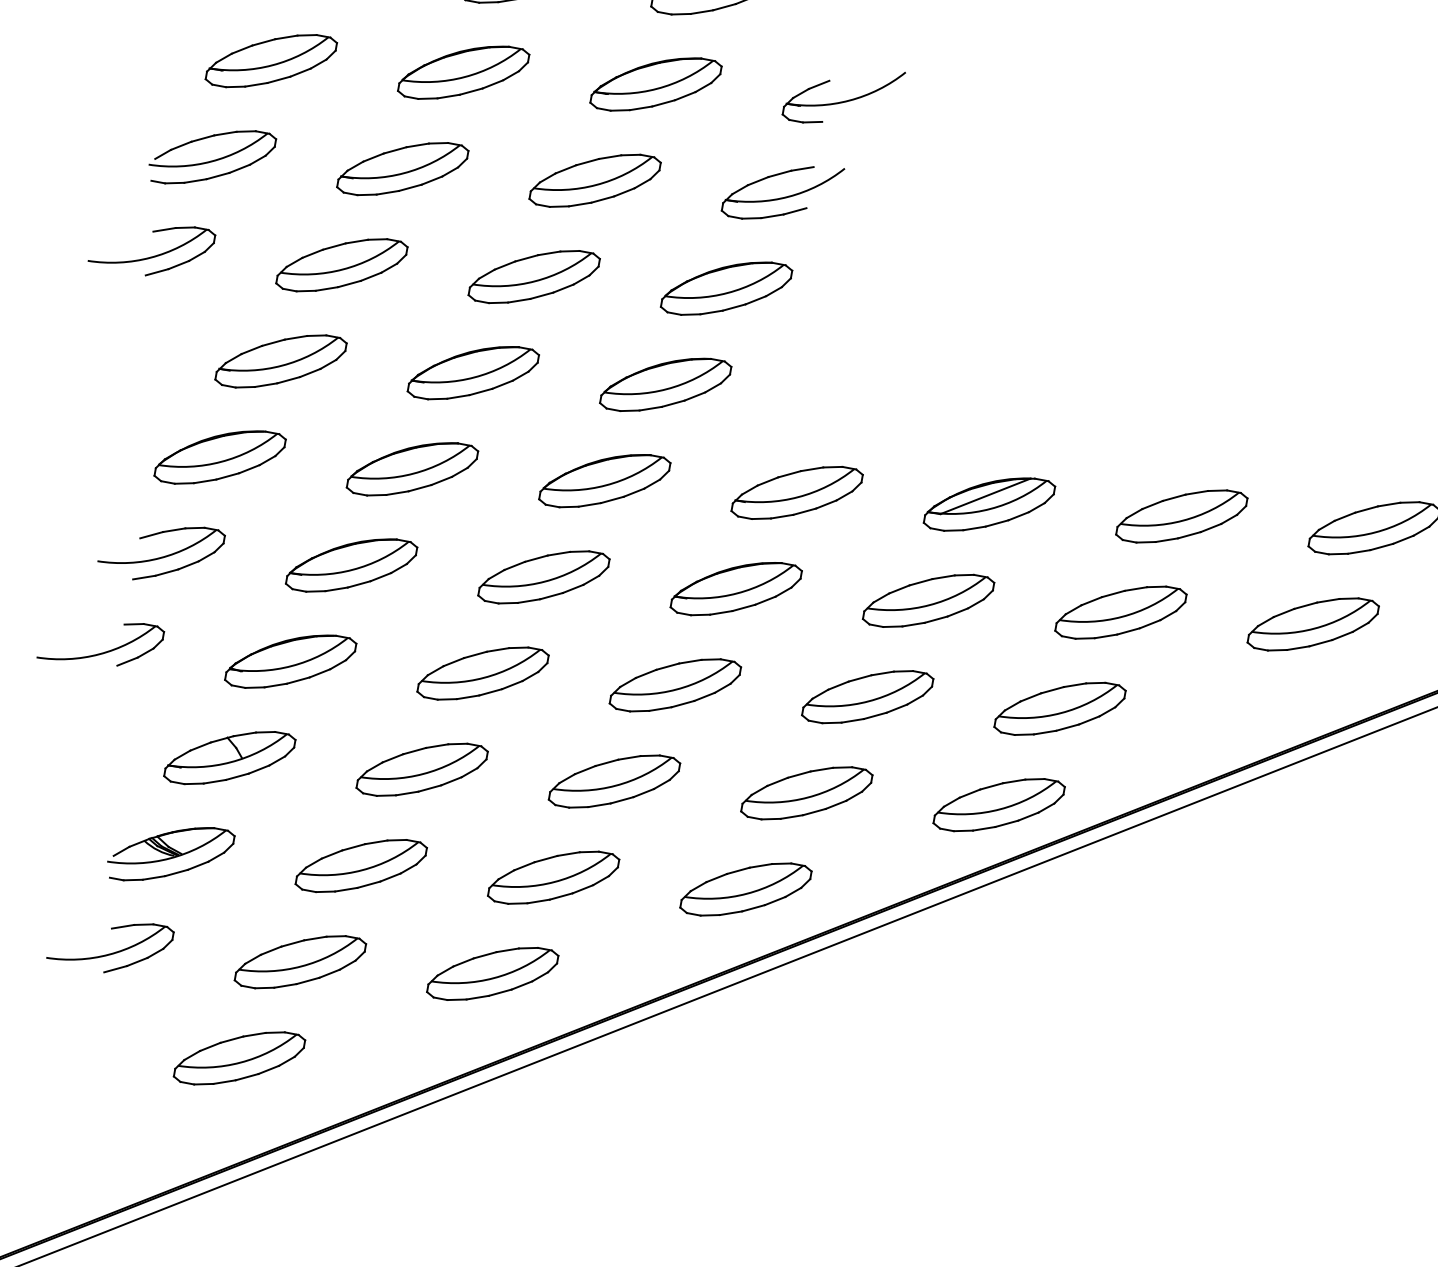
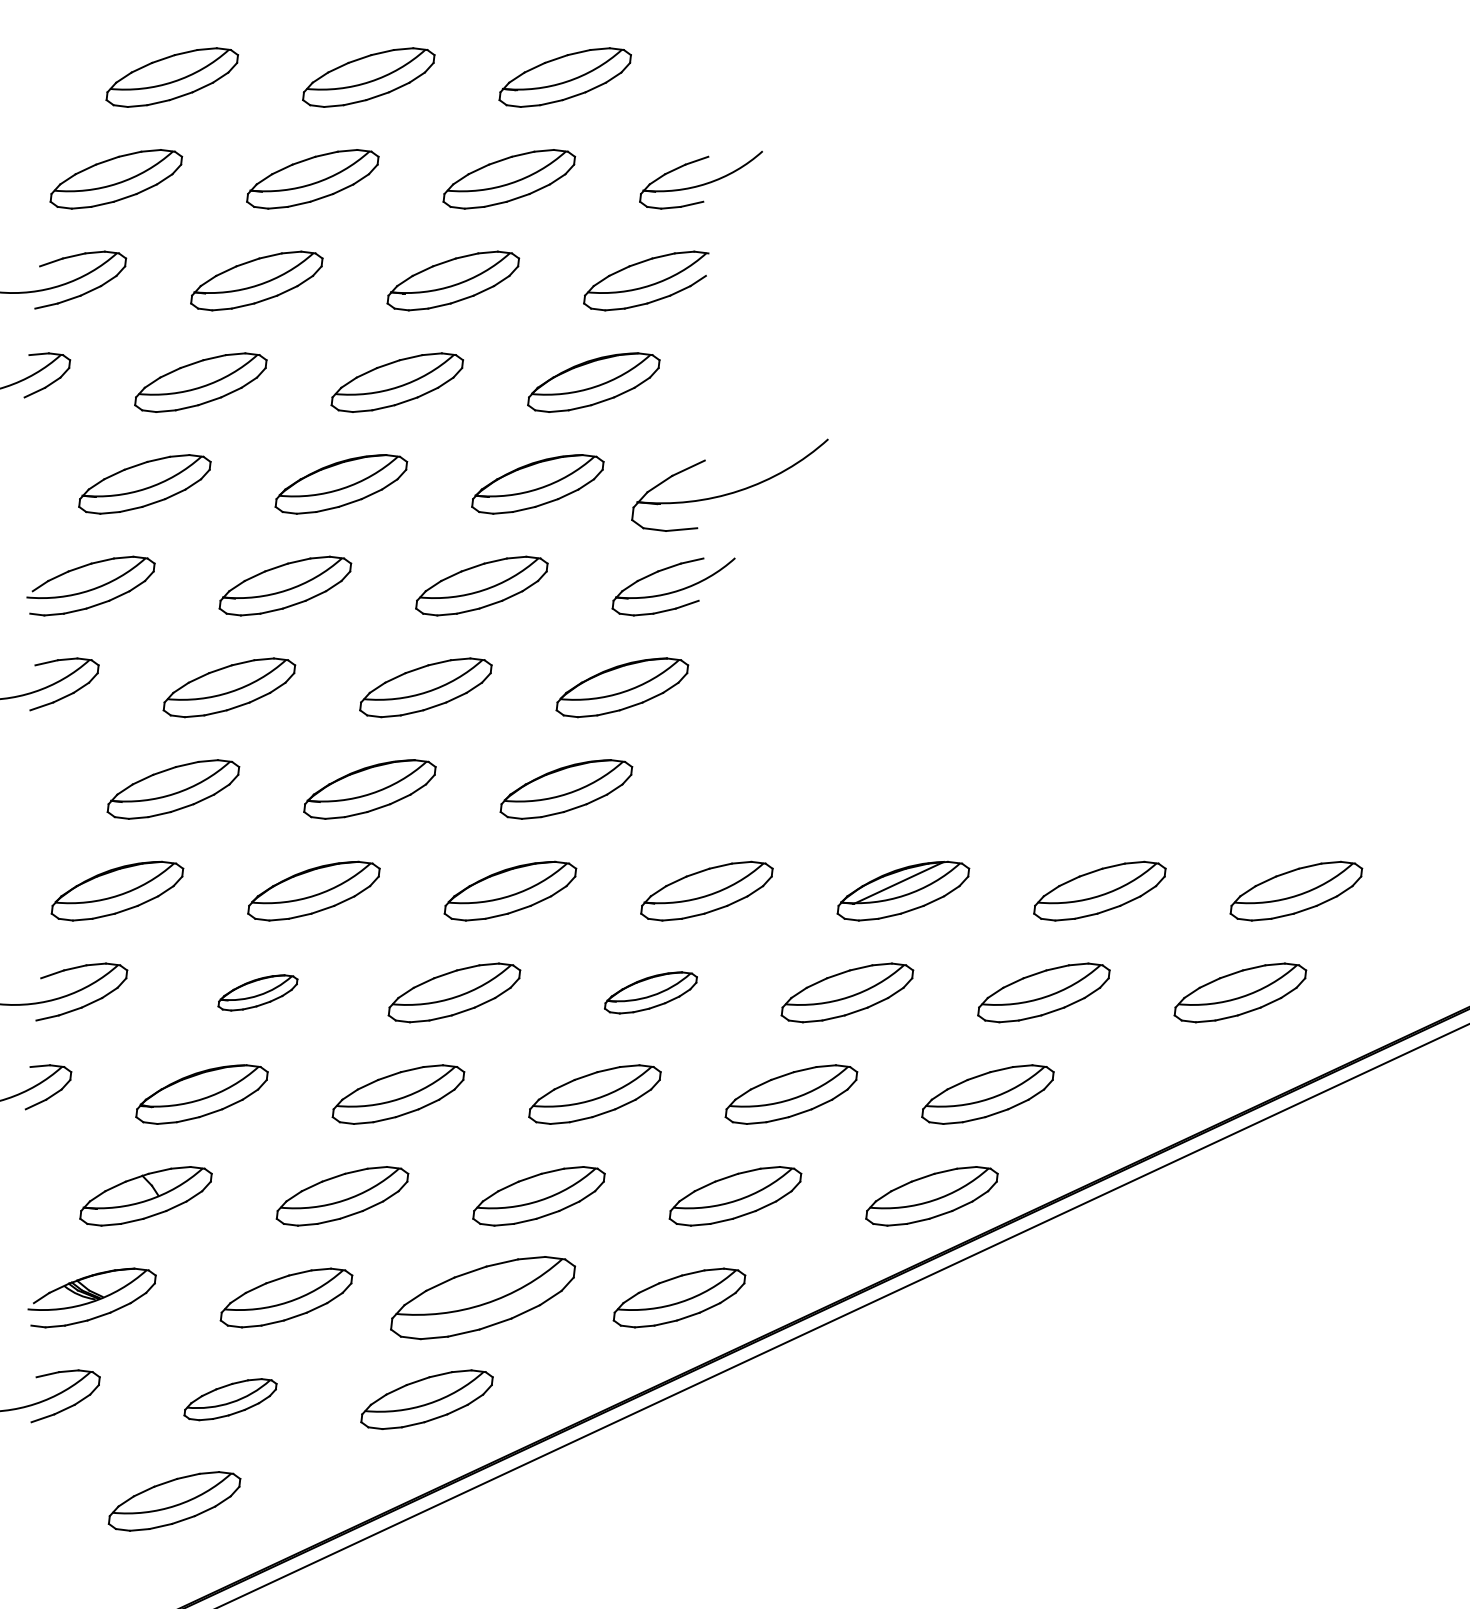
part: (843, 96) -> (729, 484), size x1.6
part: (351, 565) -> (257, 992), size x0.6
part: (735, 588) -> (650, 992), size x0.7
part: (553, 877) -> (482, 1297), size x1.4
part: (300, 961) -> (230, 1399), size x0.7

